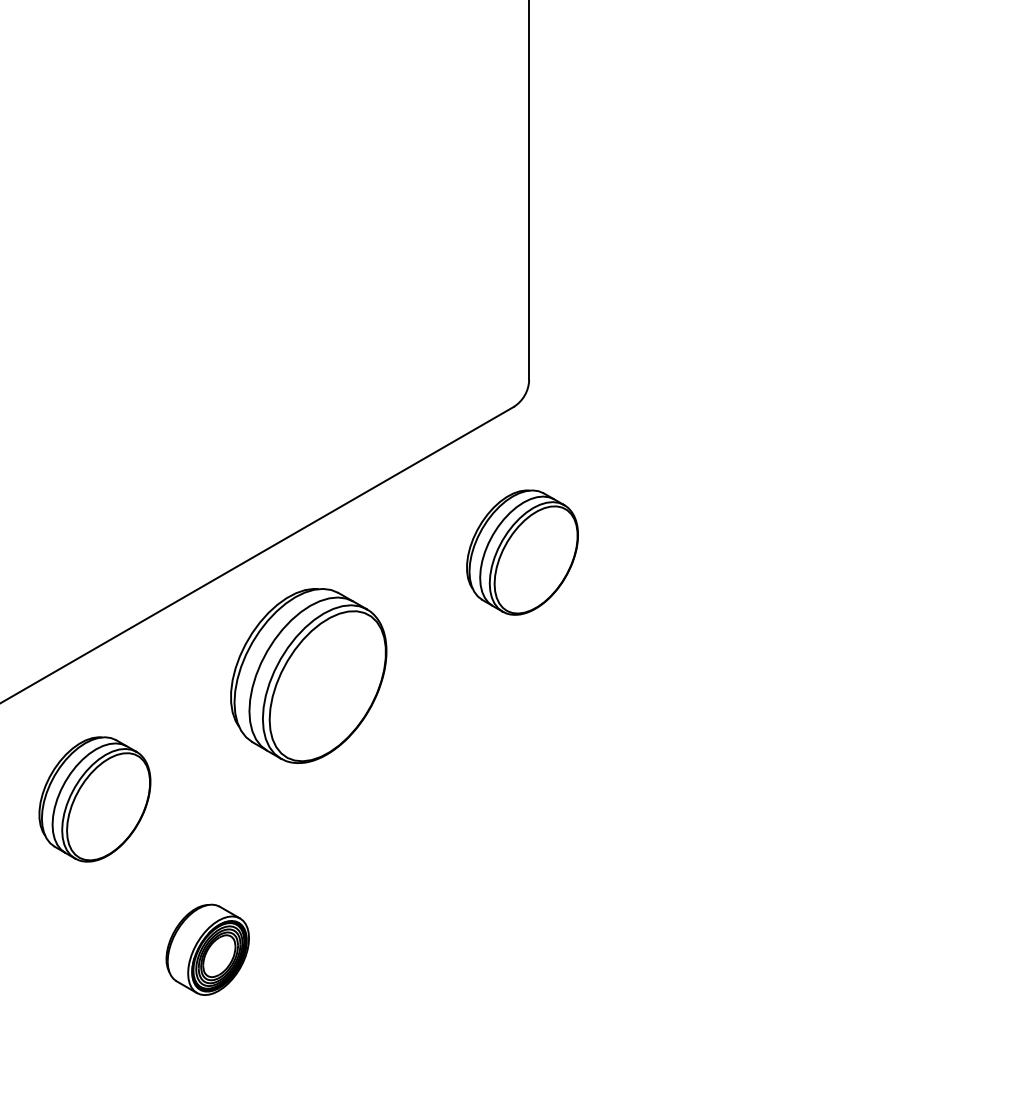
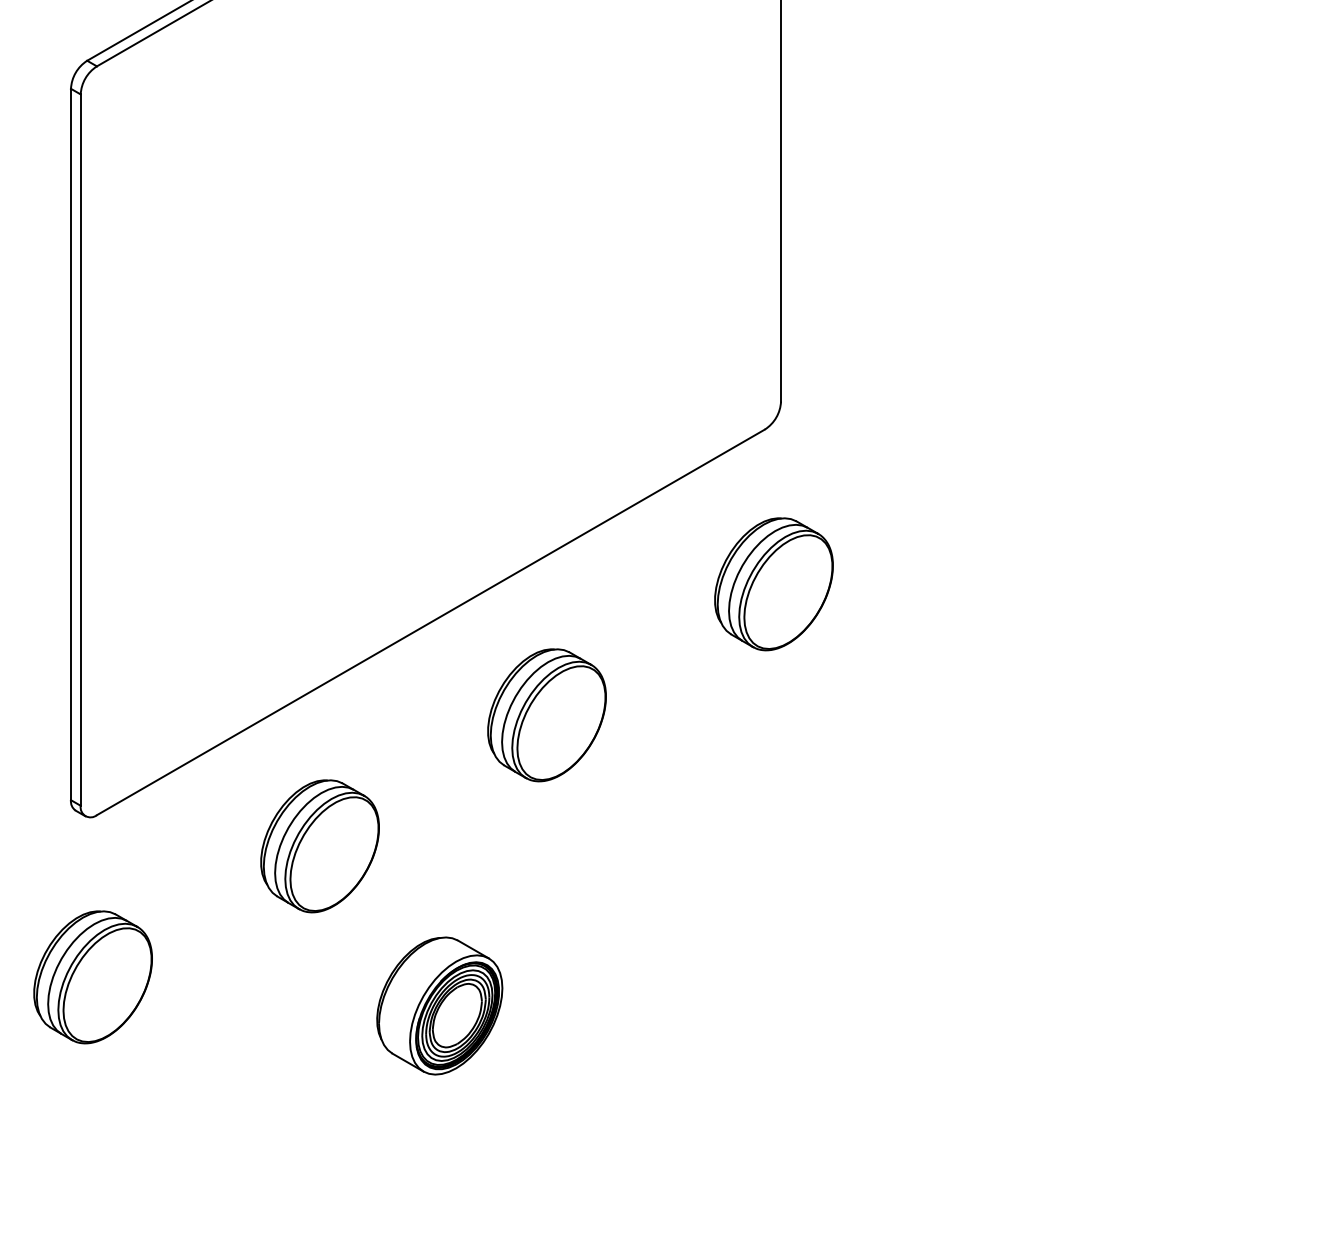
part: (308, 676) -> (546, 715), size x0.71
part: (207, 949) -> (439, 1005), size x1.43

